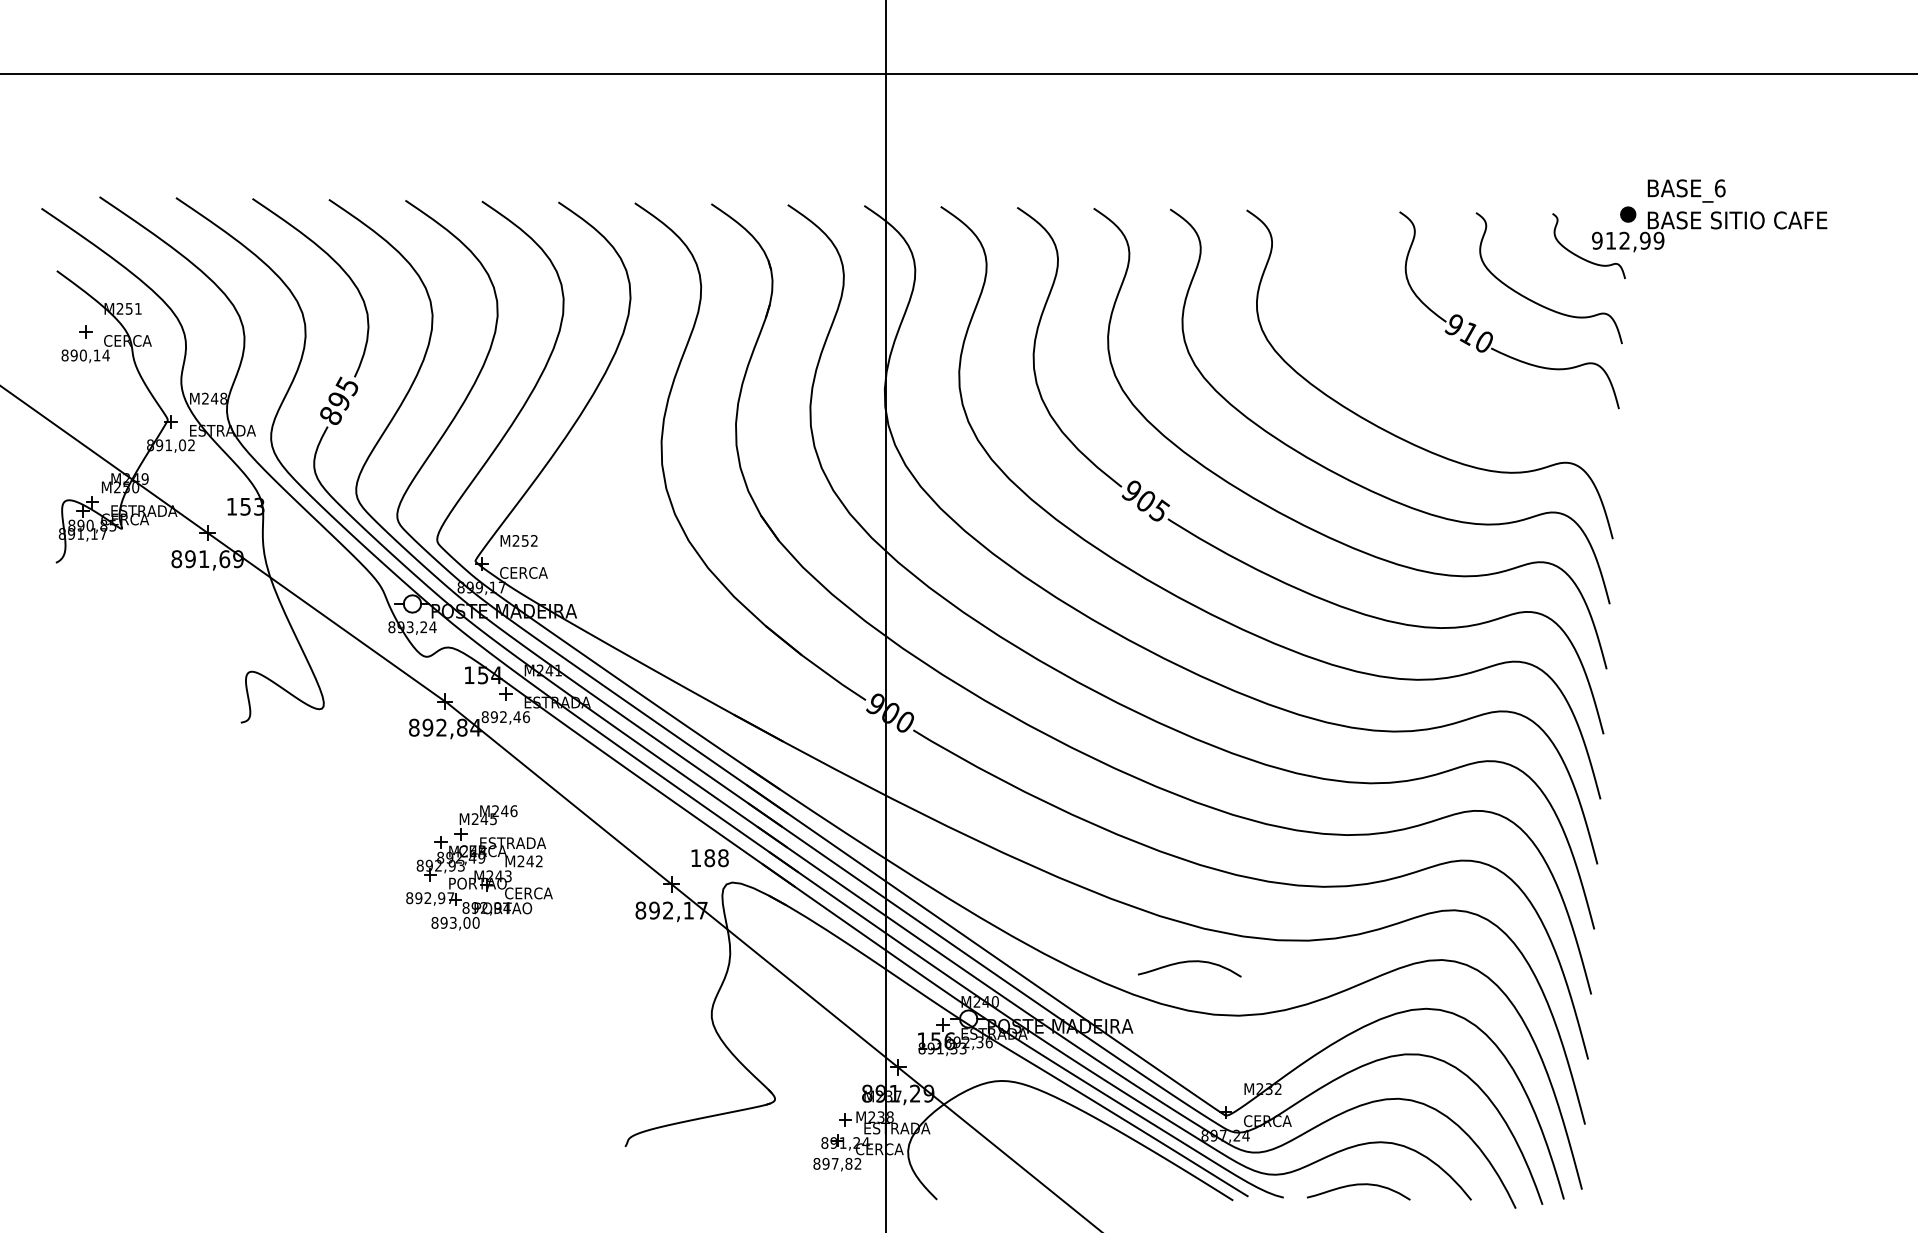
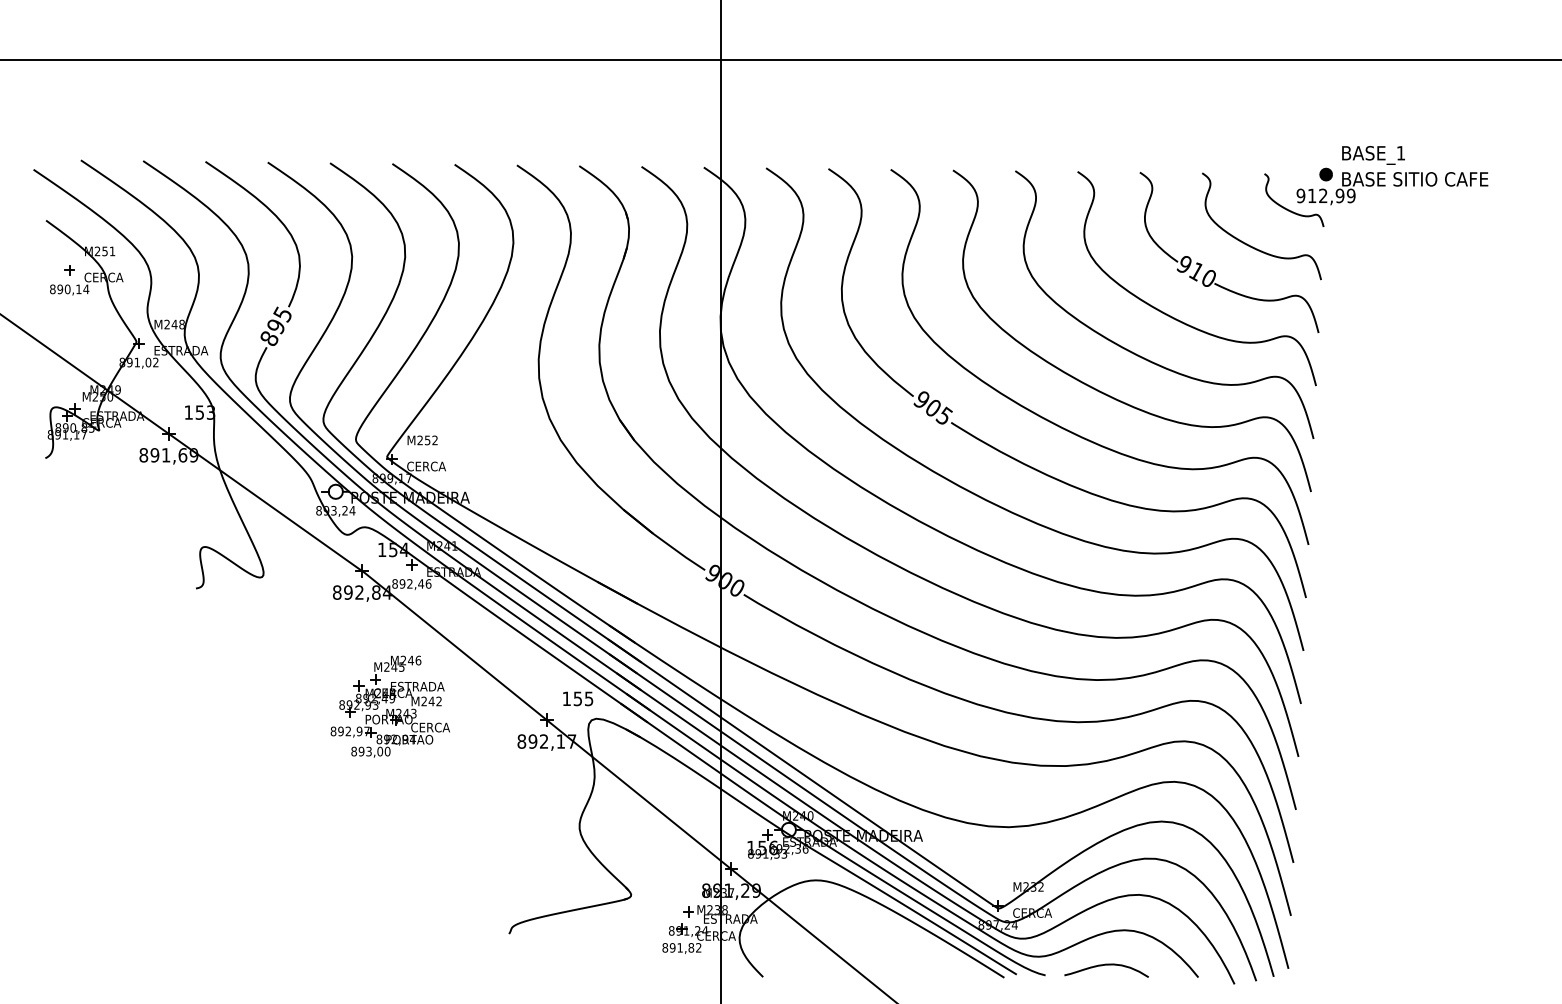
text: (1719, 188) -> (1400, 153), BASE_6 -> BASE_1
curve: (1444, 391) -> (1176, 318), added
text: (716, 858) -> (583, 699), 188 -> 155
curve: (1189, 962) -> (968, 783), removed
text: (834, 1163) -> (679, 947), 897,82 -> 891,82

